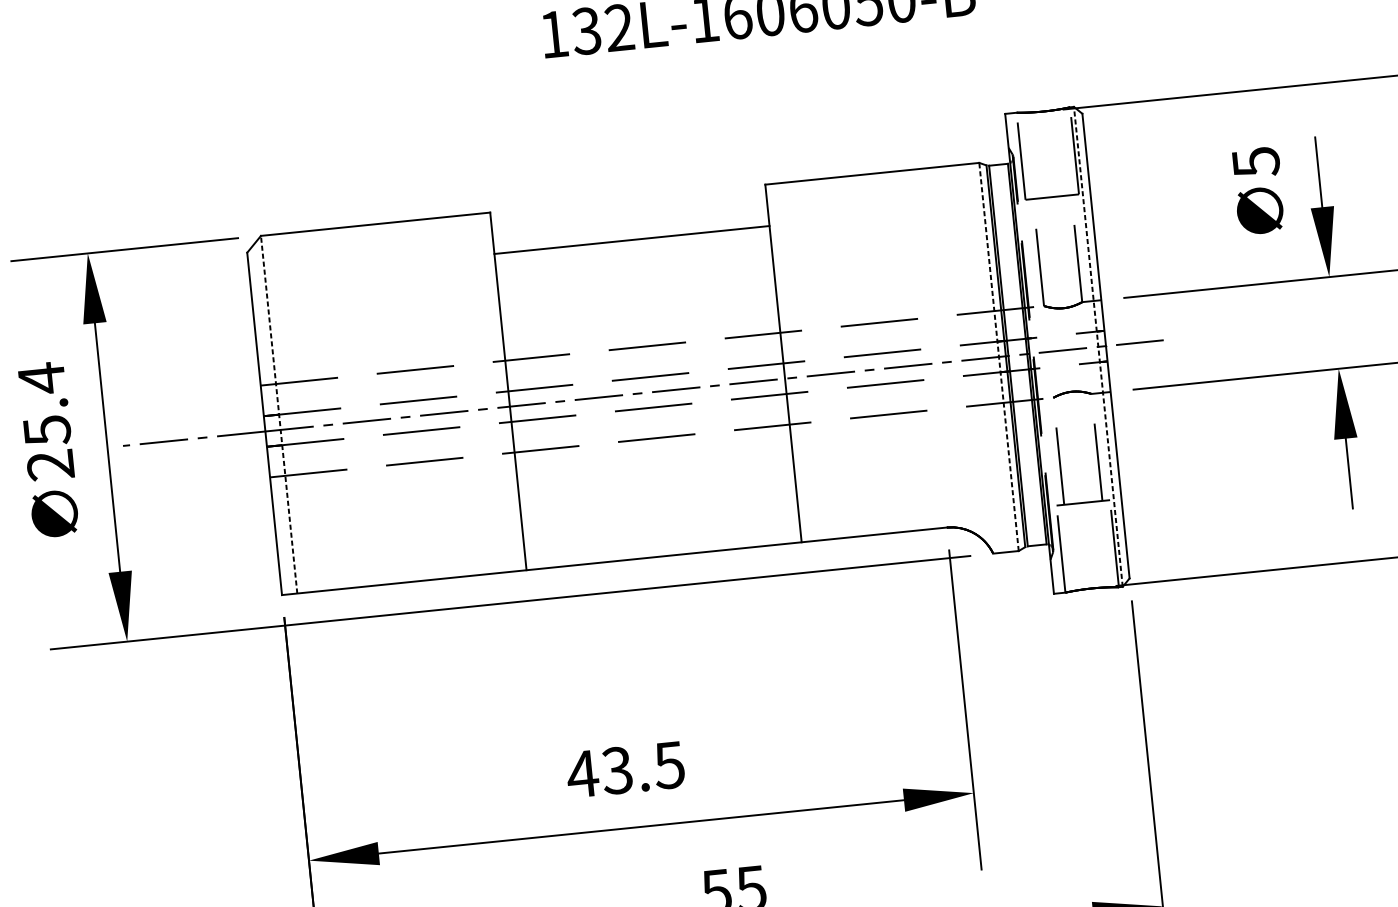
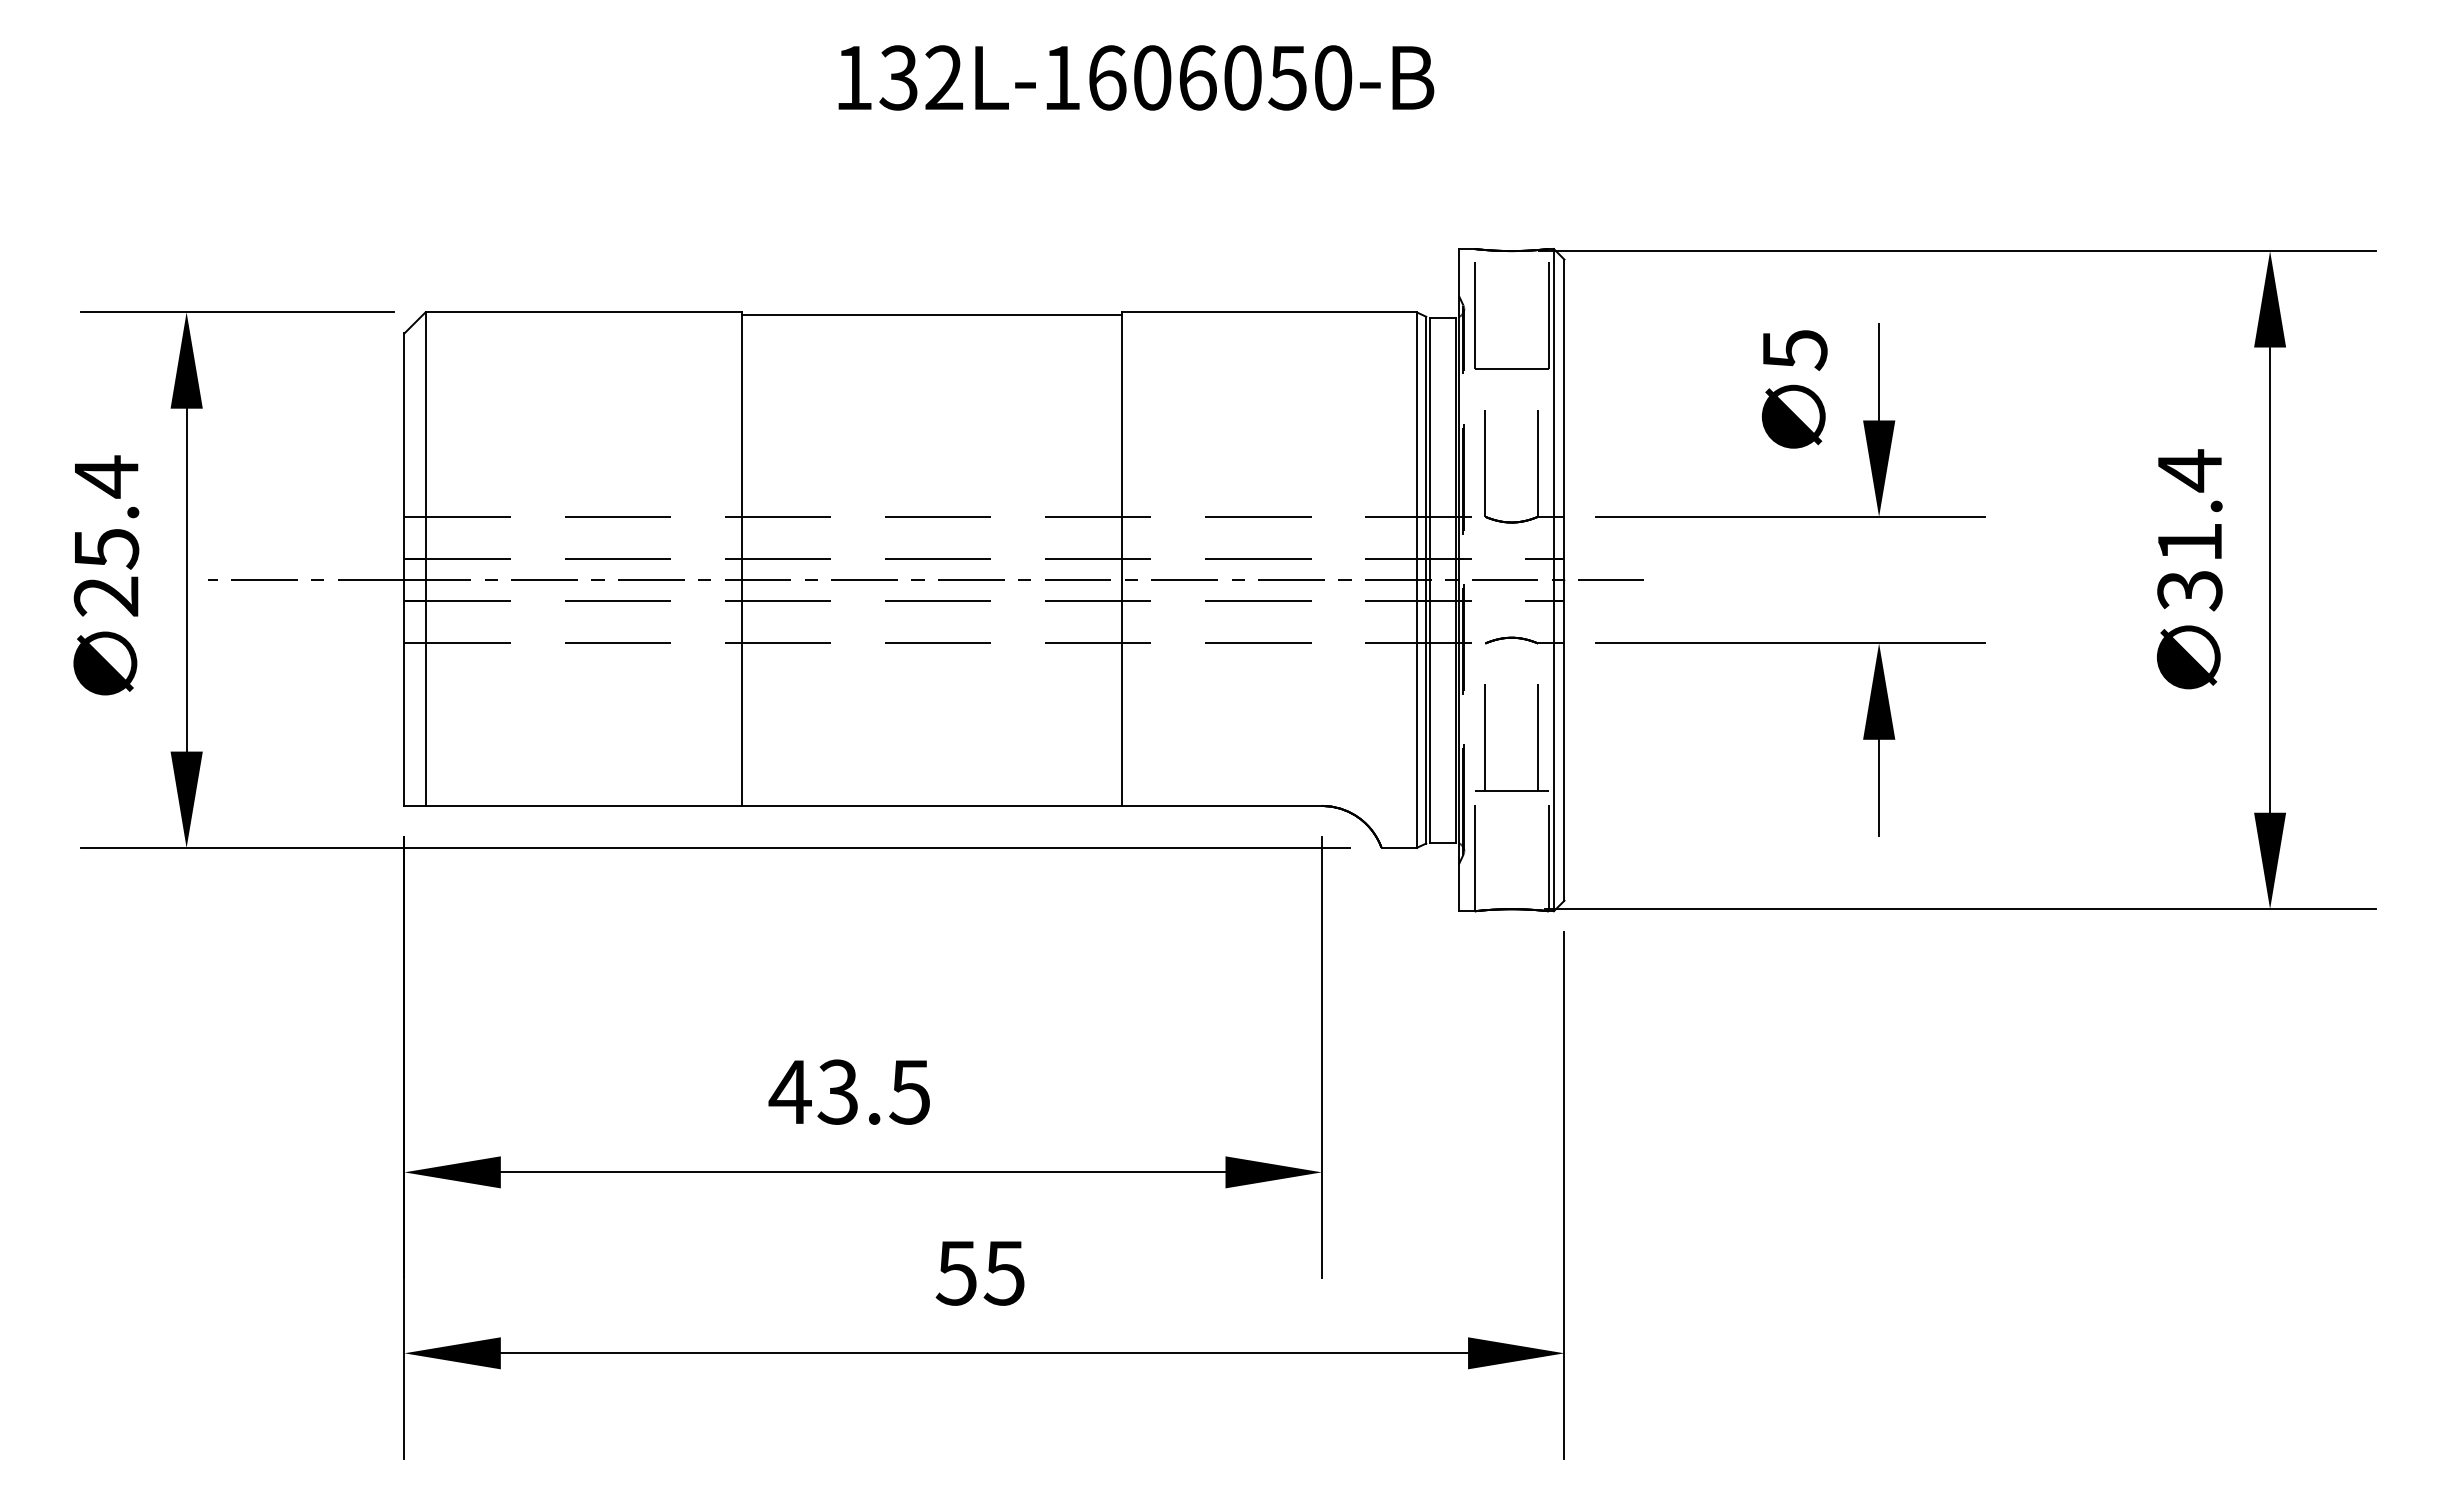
line: (631, 240) -> (931, 315), moved
line: (1098, 346) -> (1553, 579), dashed -> solid
line: (998, 357) -> (1416, 580), dashed -> solid
line: (279, 414) -> (425, 559), dashed -> solid

